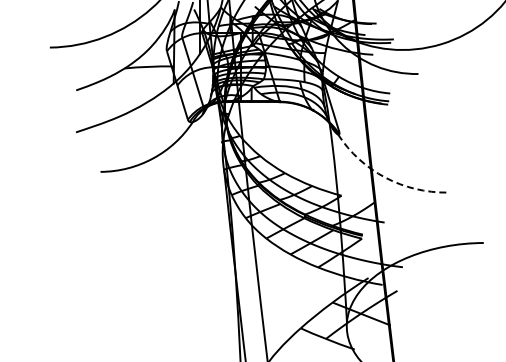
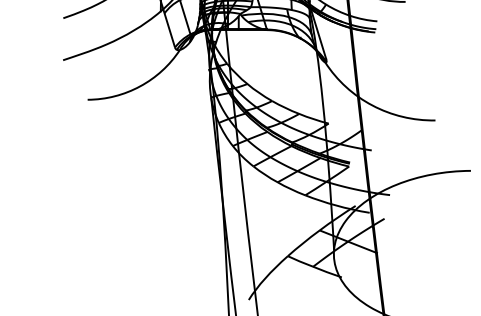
arc: (385, 177) -> (372, 105), dashed -> solid

